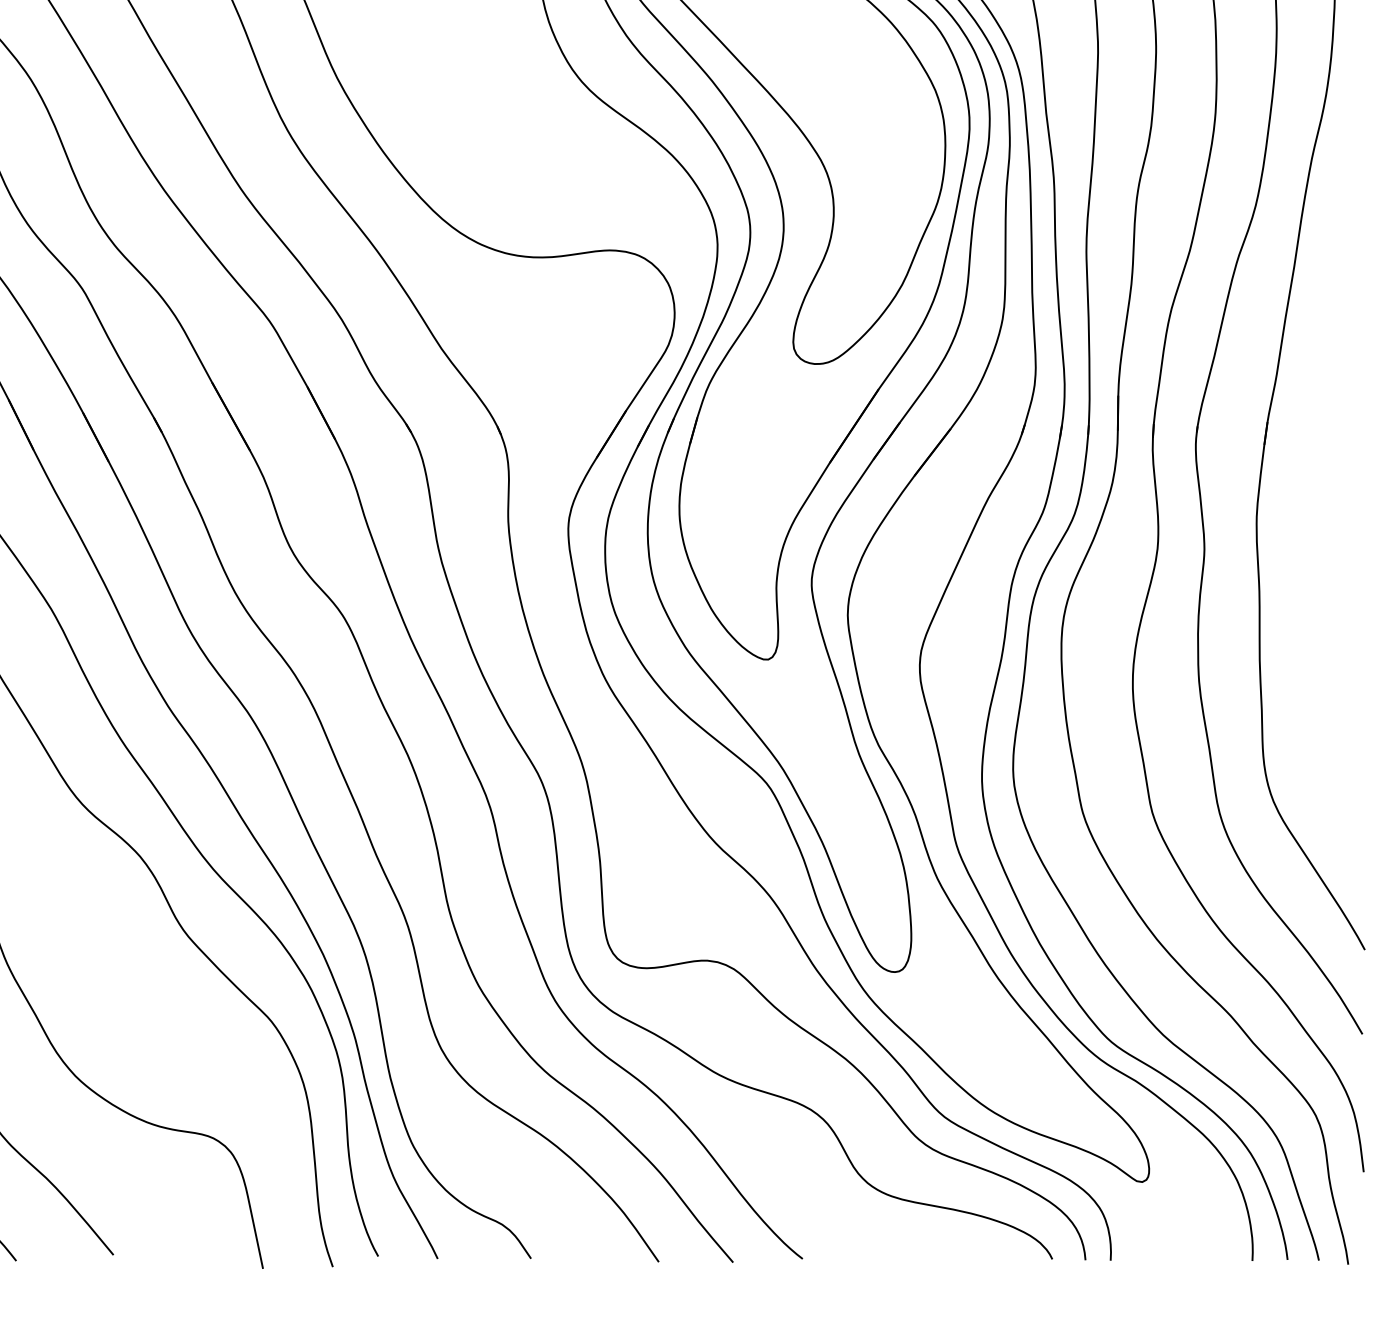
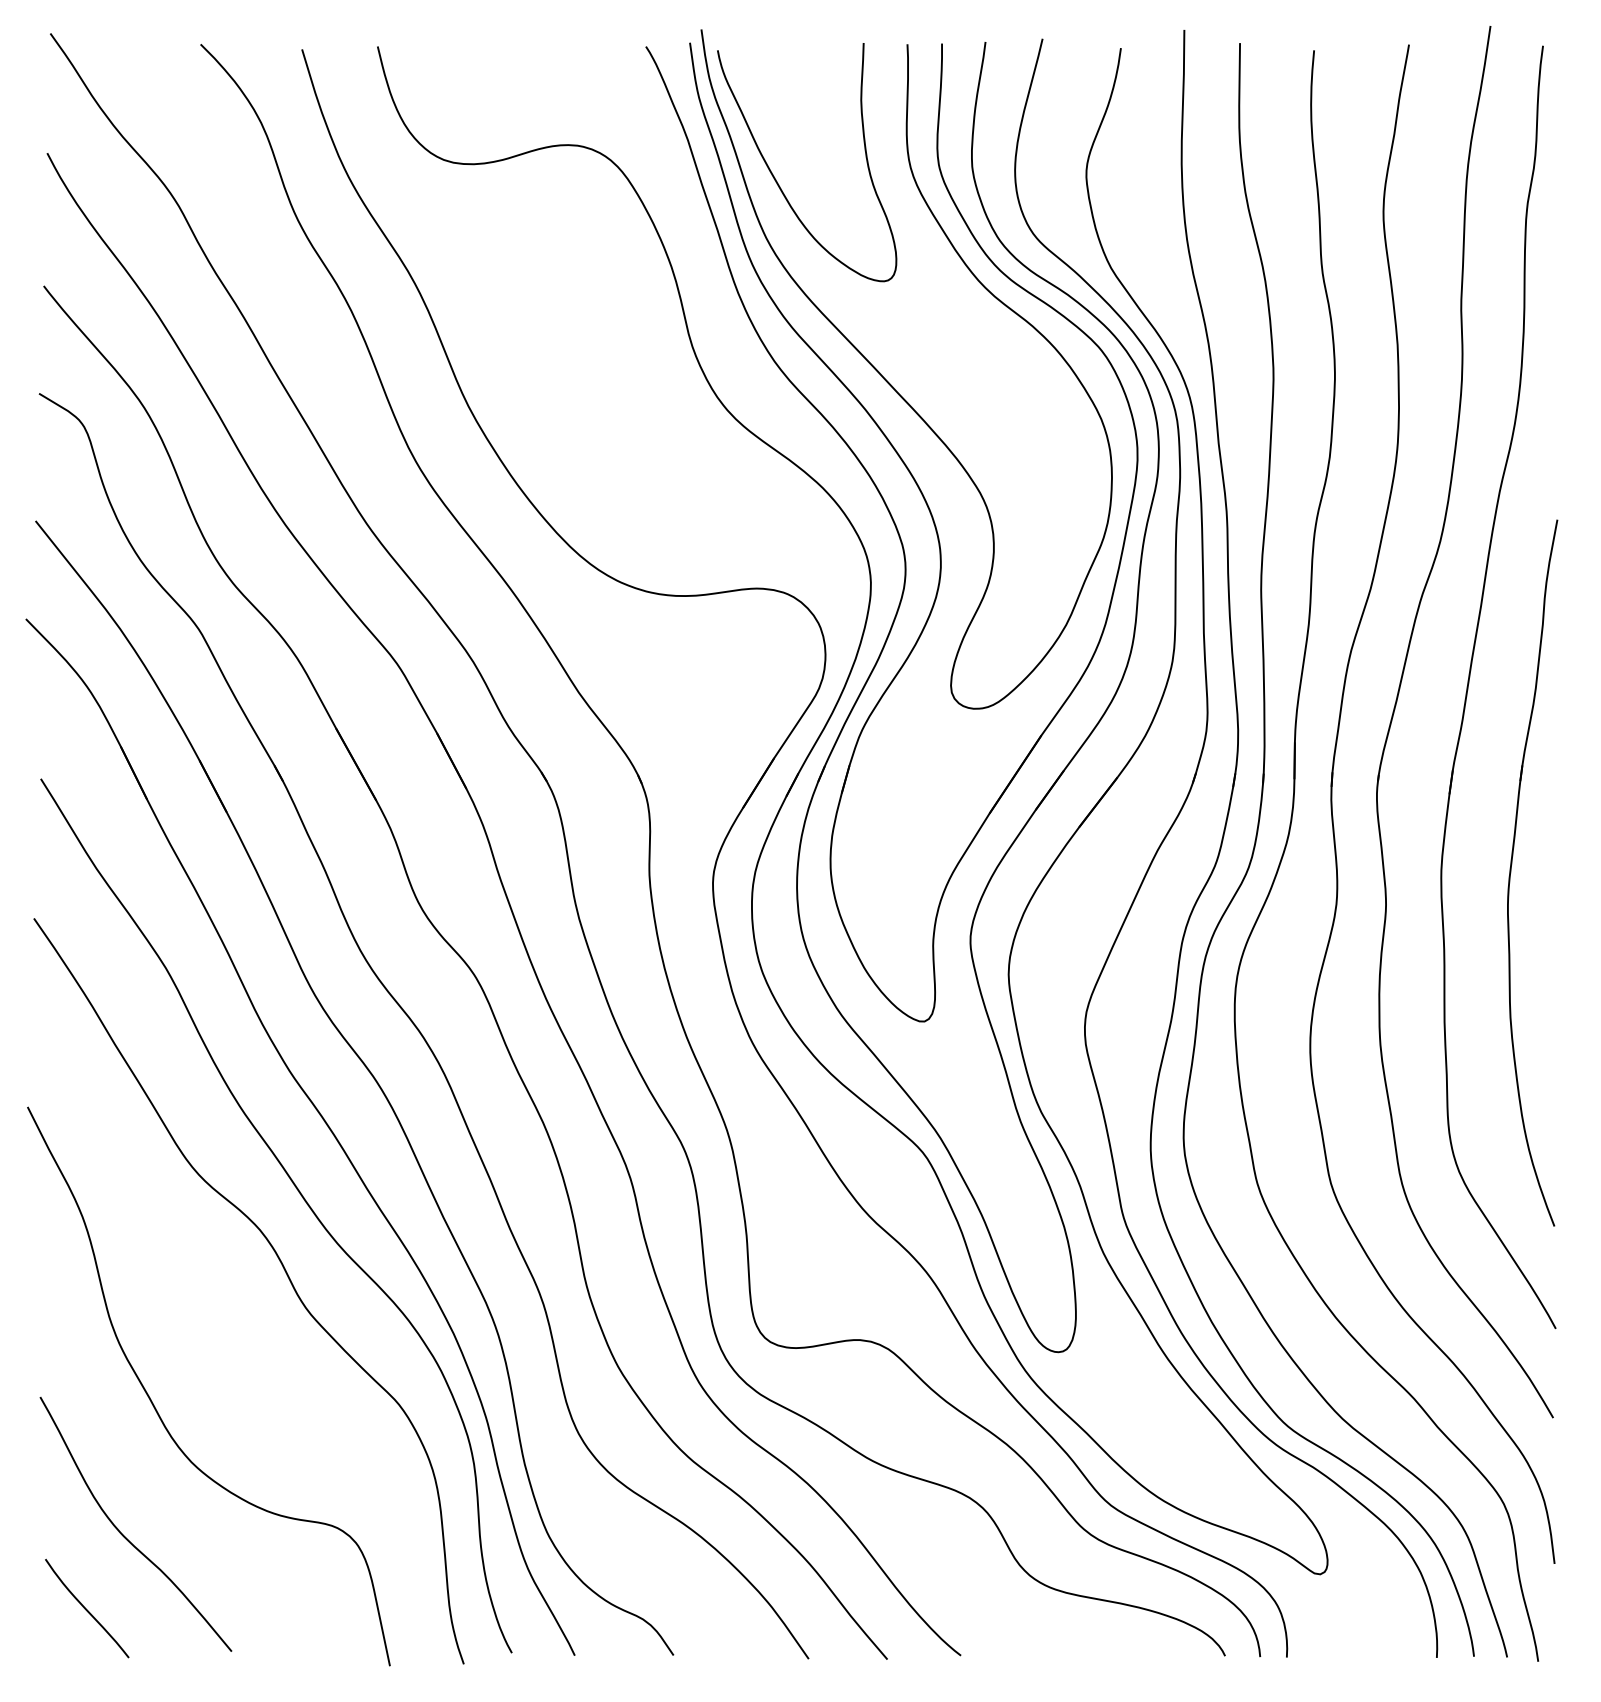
part: (1322, 518) -> (1511, 872), added

